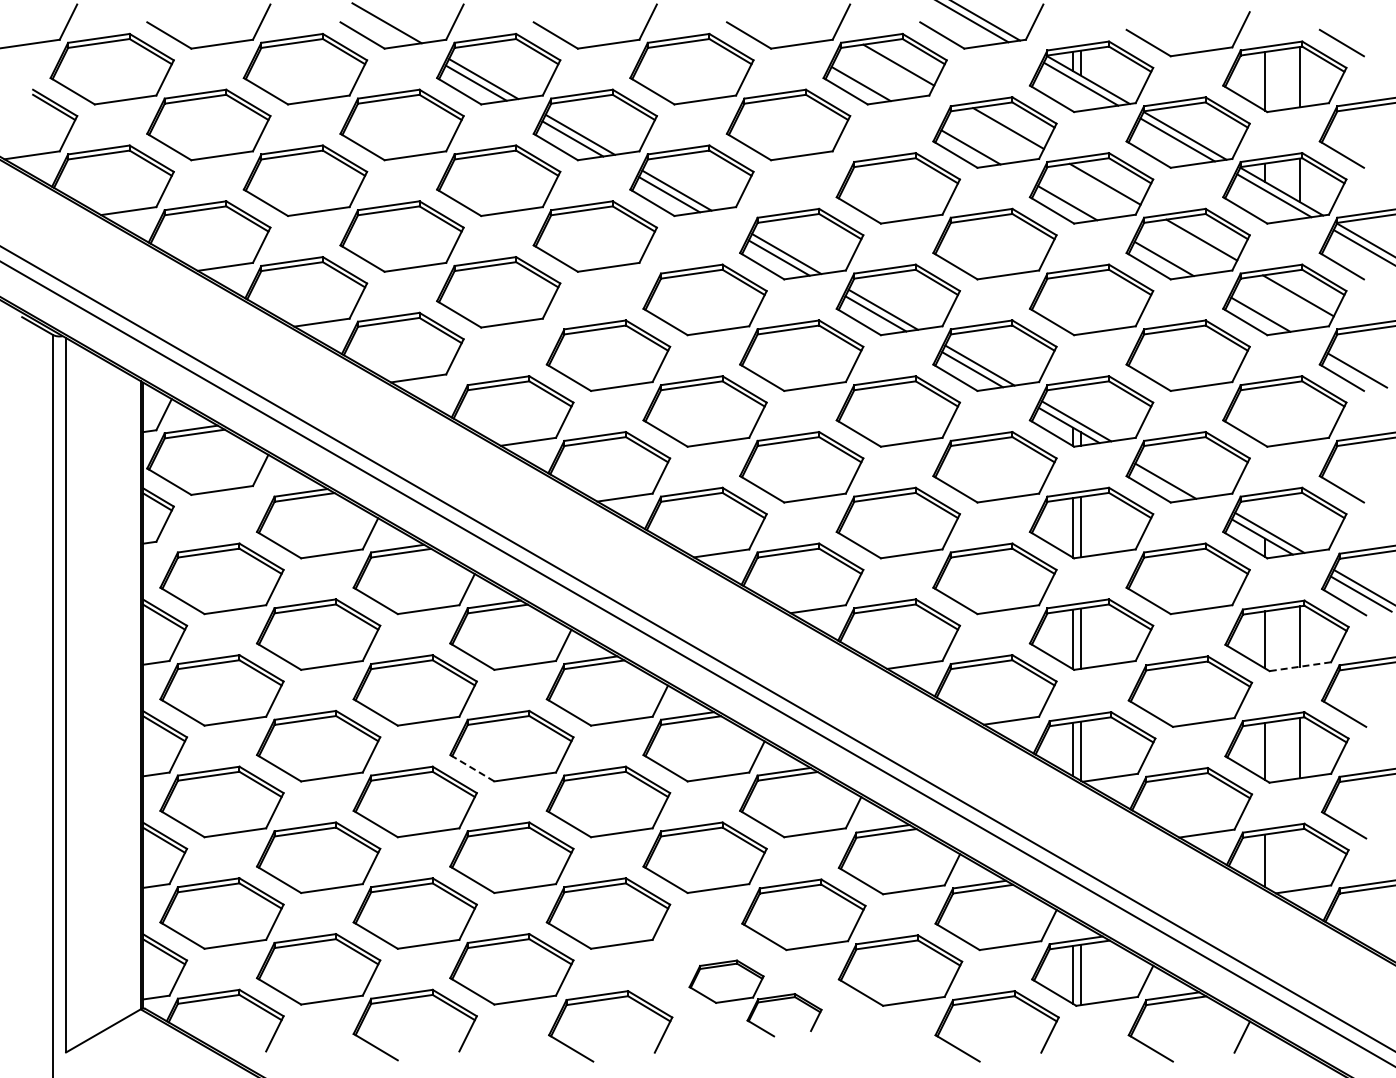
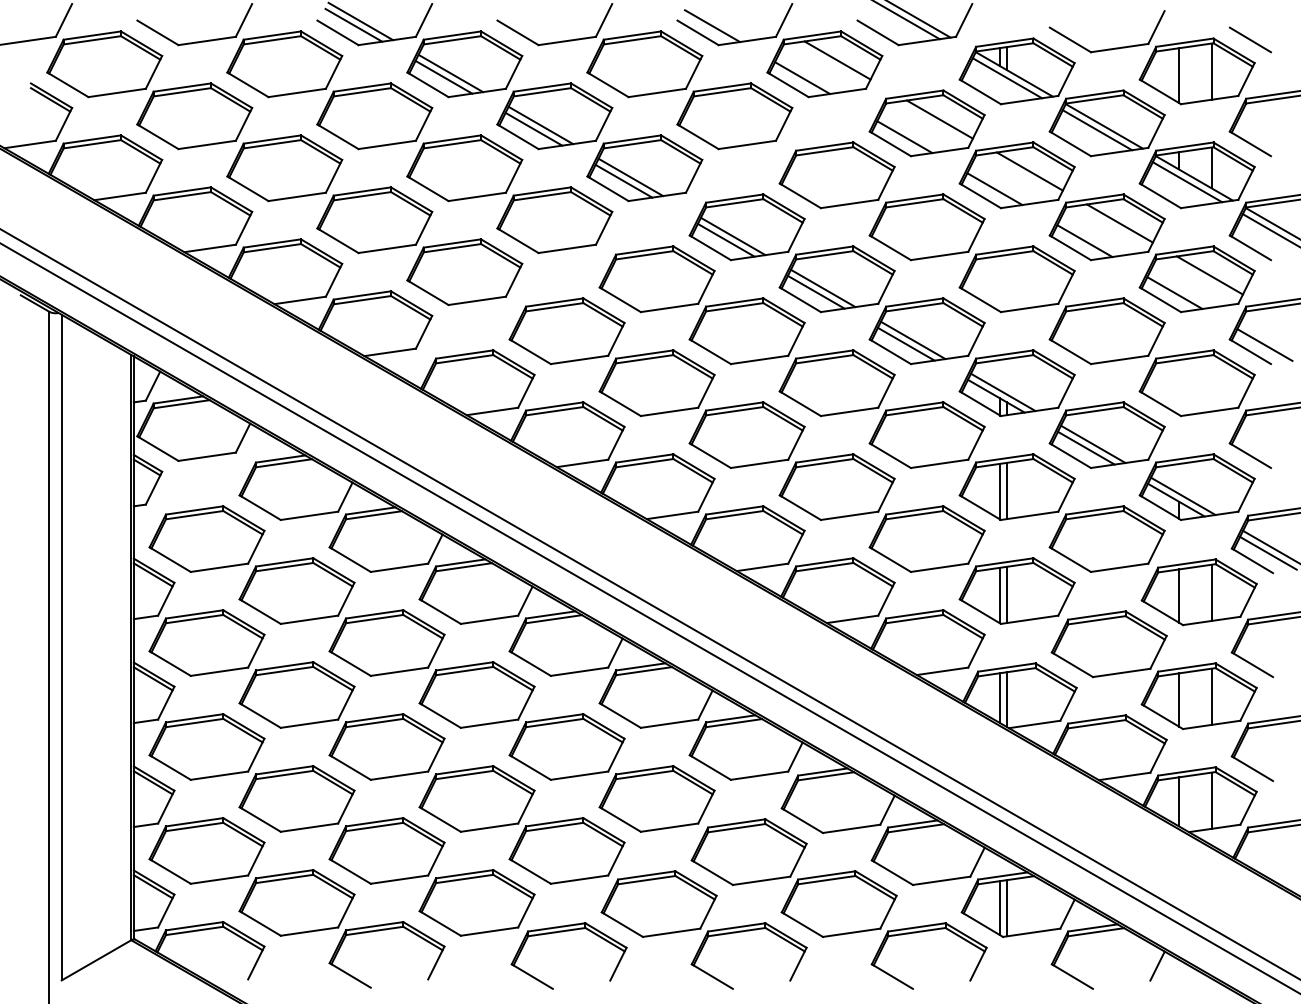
line: (379, 26) -> (353, 24), added
line: (764, 28) -> (712, 26), added
line: (1172, 477) -> (1092, 444), added
line: (1299, 666) -> (1210, 620), dashed -> solid
line: (472, 768) -> (440, 715), dashed -> solid
line: (1300, 859) -> (1211, 800), added
part: (755, 998) -> (704, 930), size x1.67

